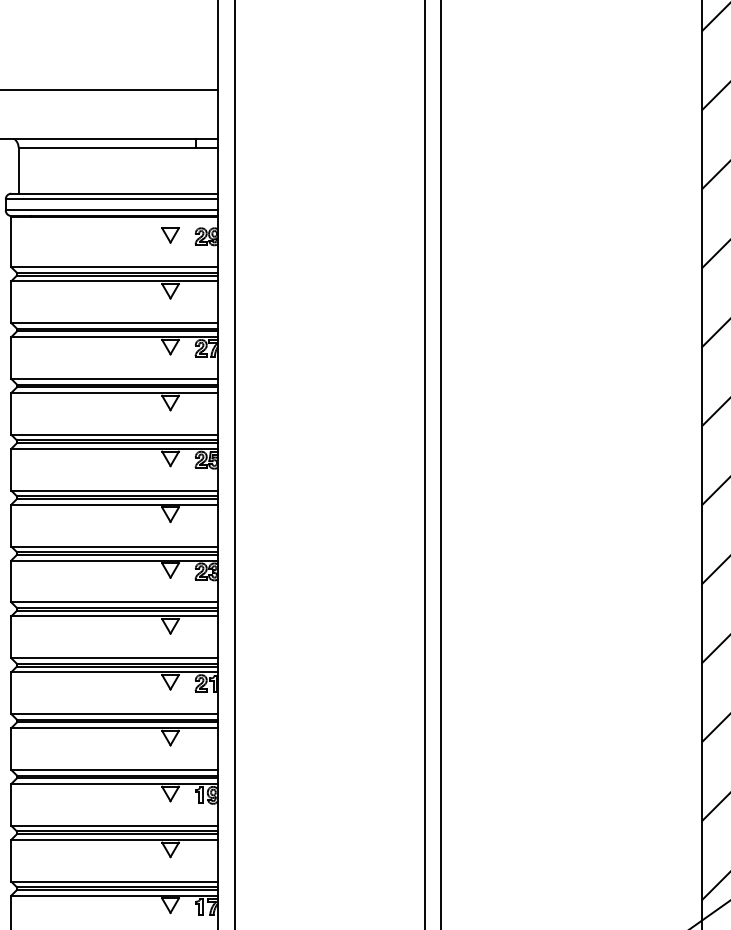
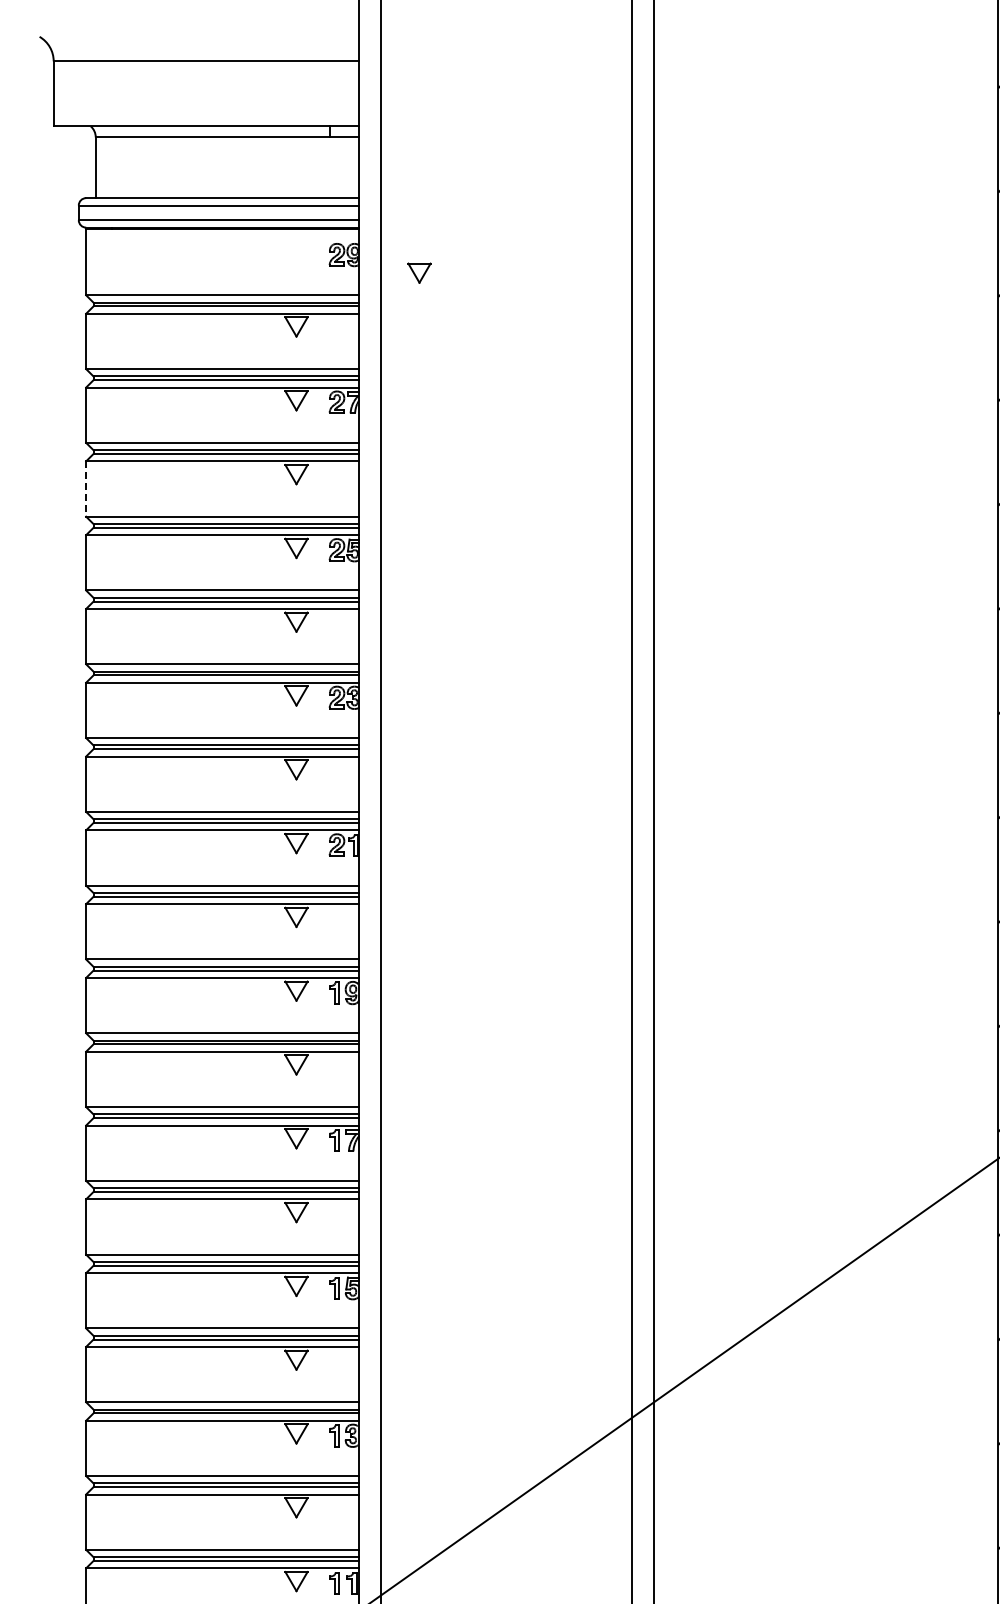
part: (170, 234) -> (419, 272), moved
line: (11, 414) -> (86, 489), solid -> dashed

